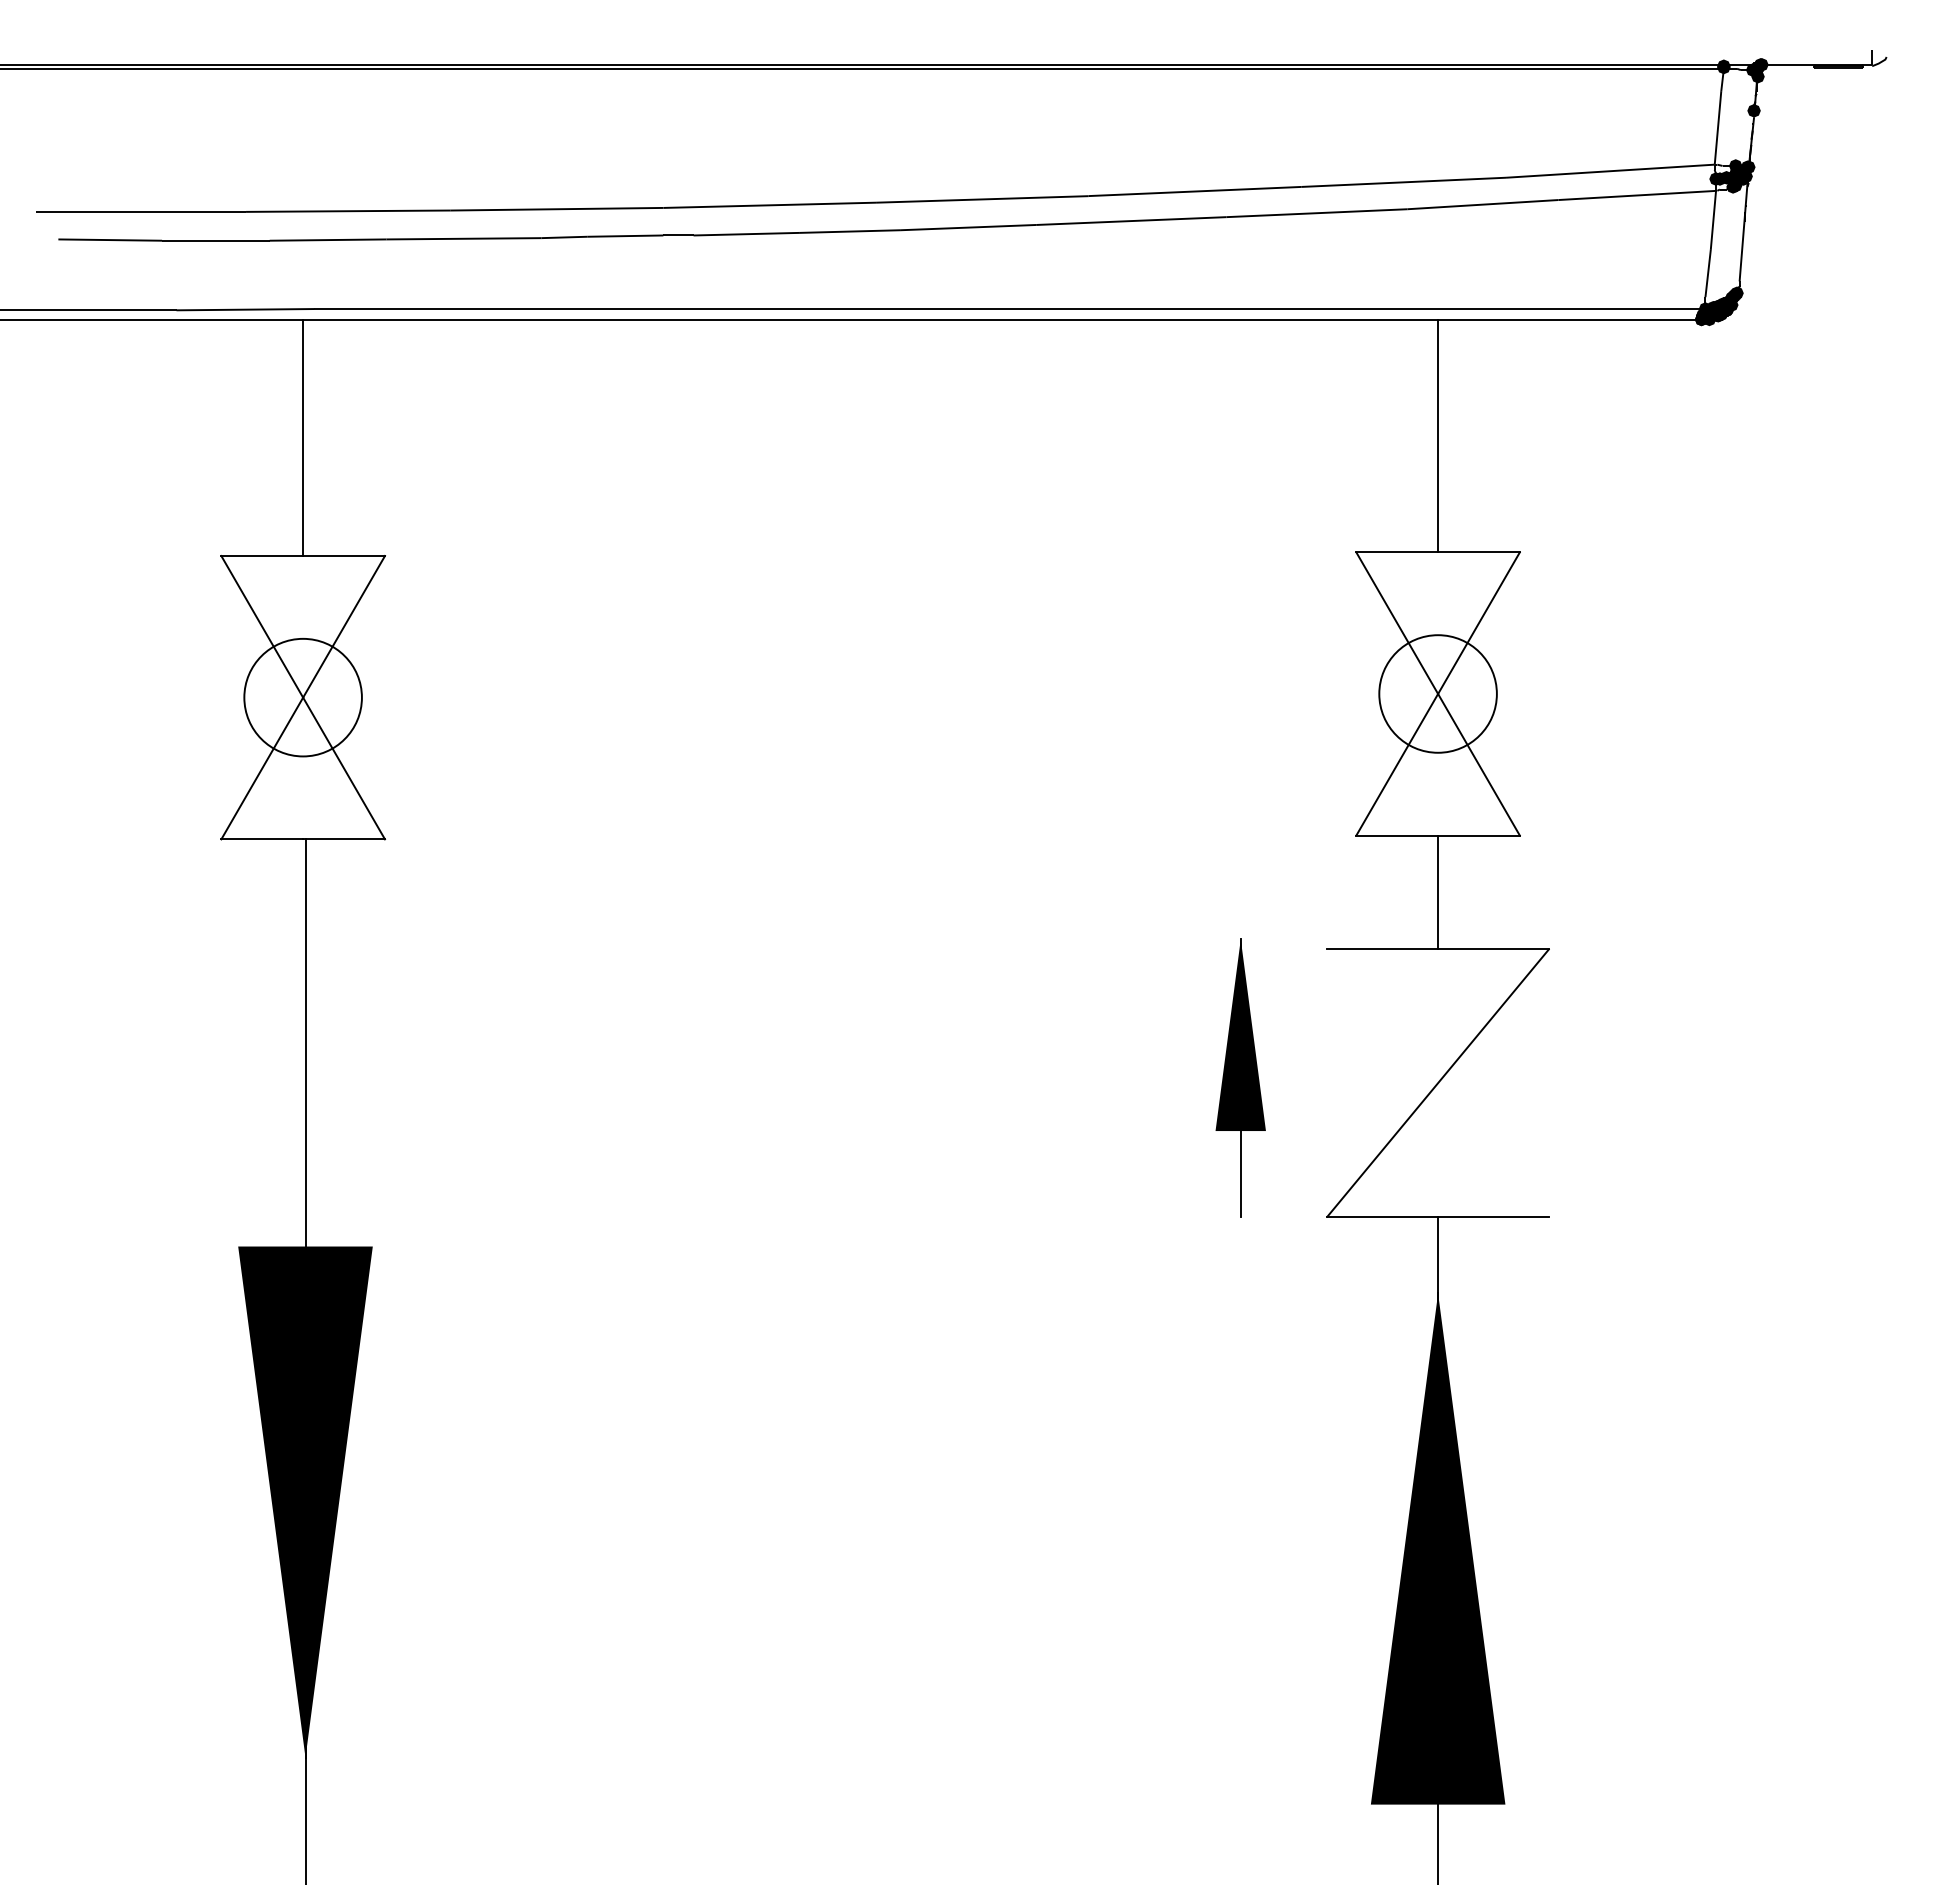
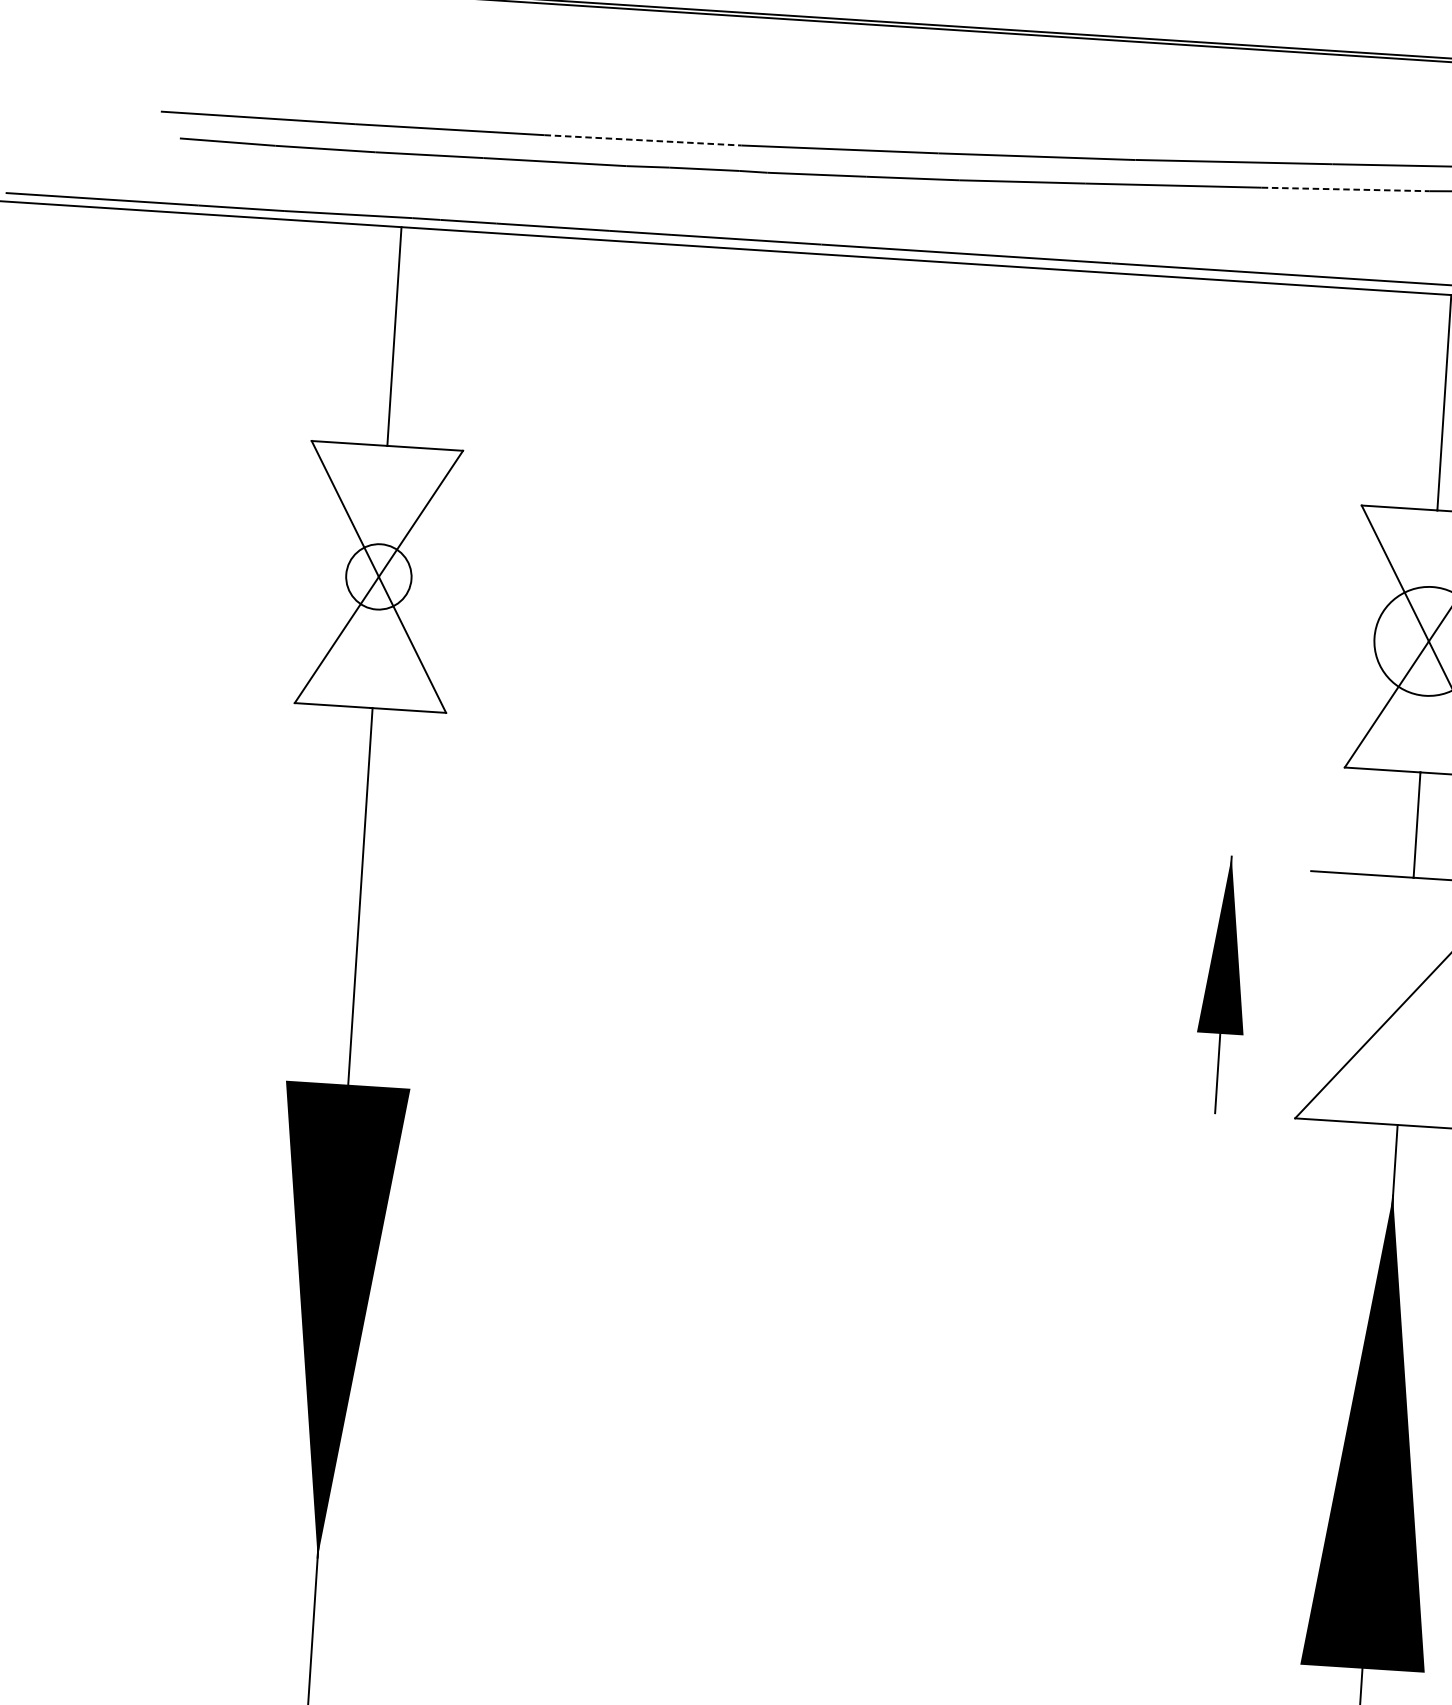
line: (557, 209) -> (643, 140), solid -> dashed
line: (1317, 213) -> (1346, 189), solid -> dashed
circle: (302, 697) -> (378, 576), size x0.6

